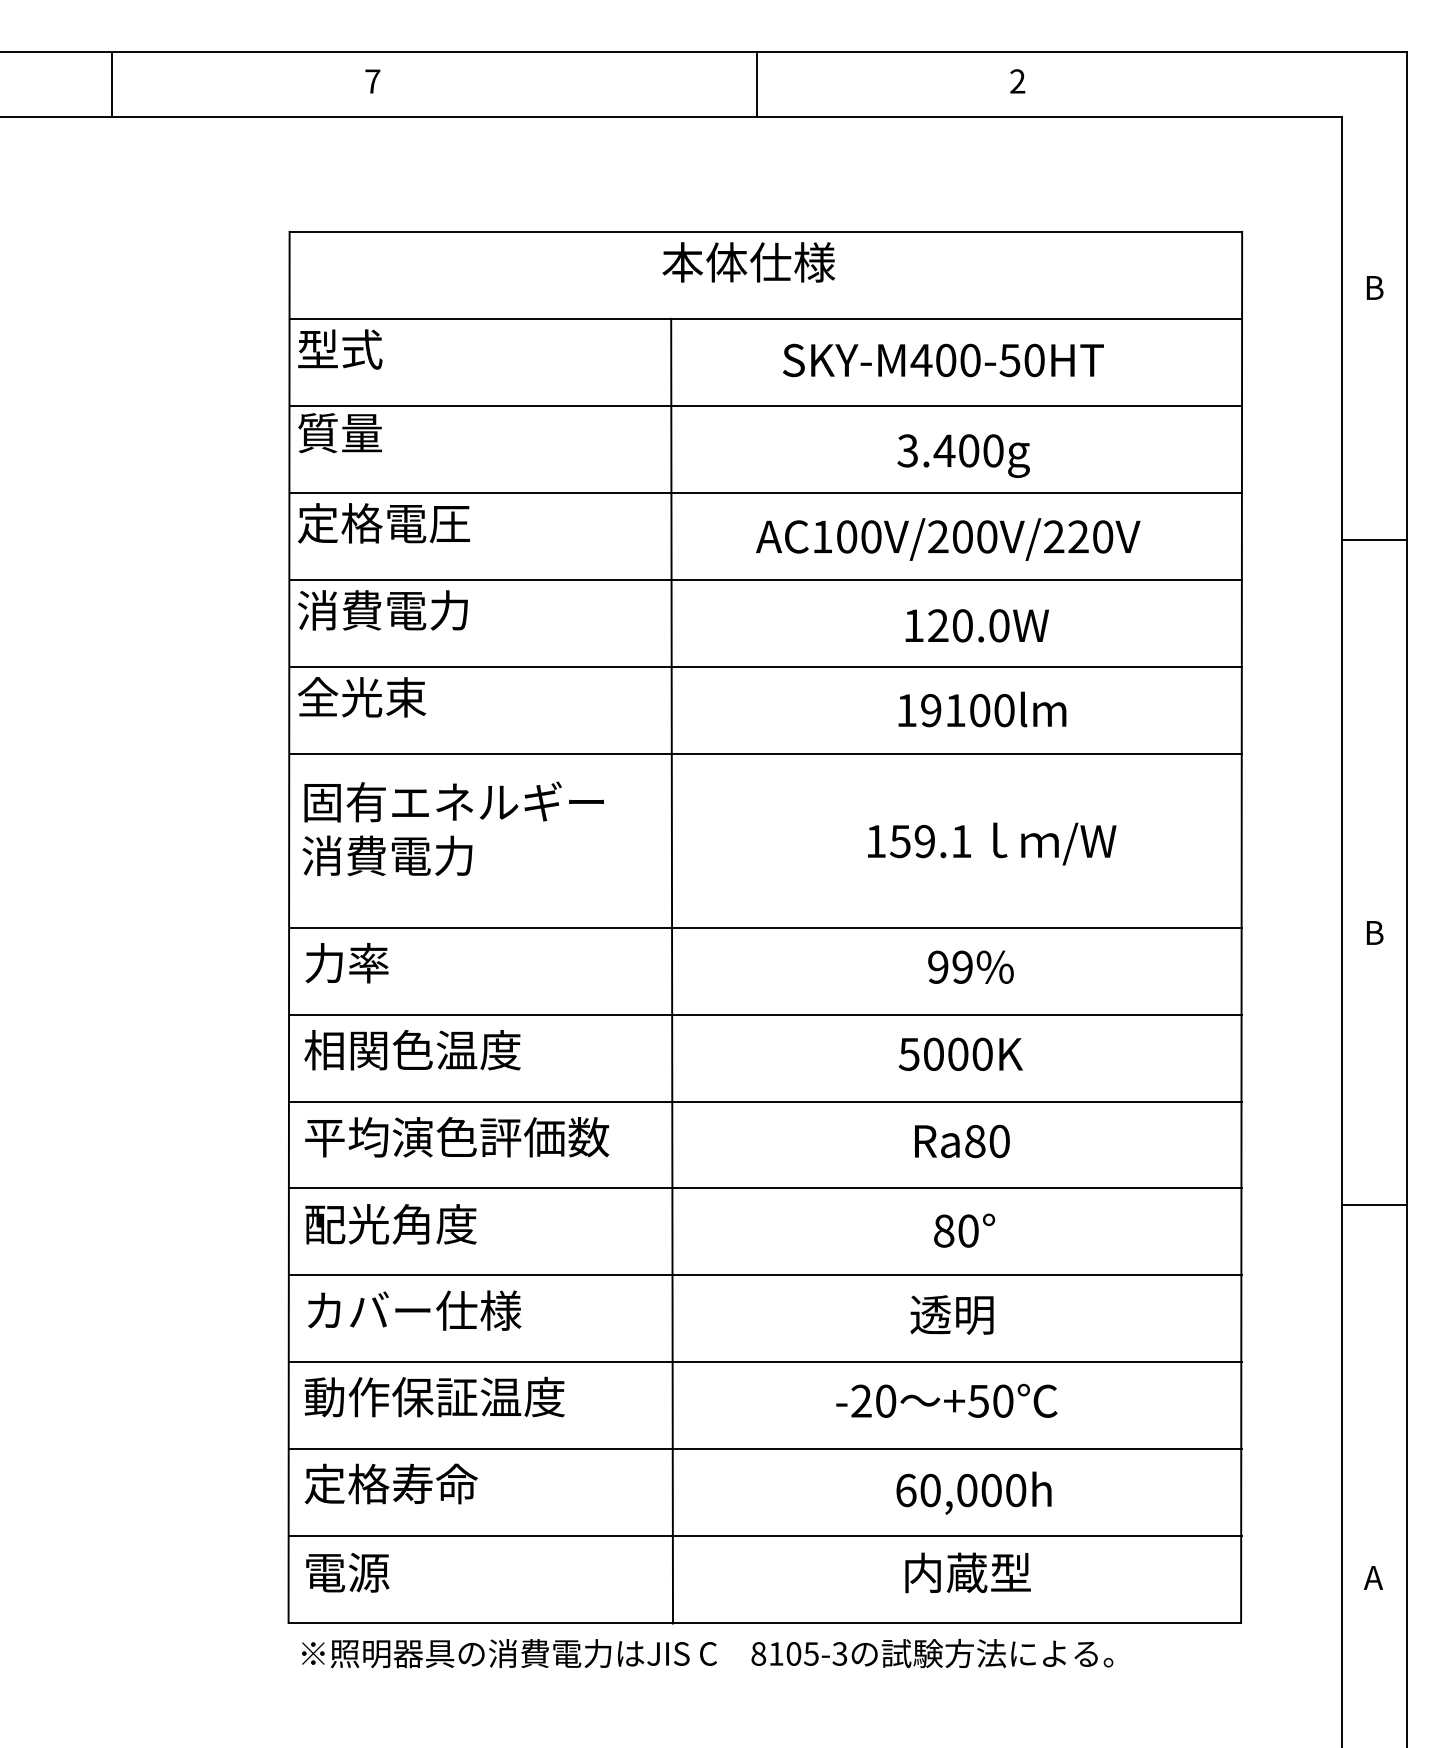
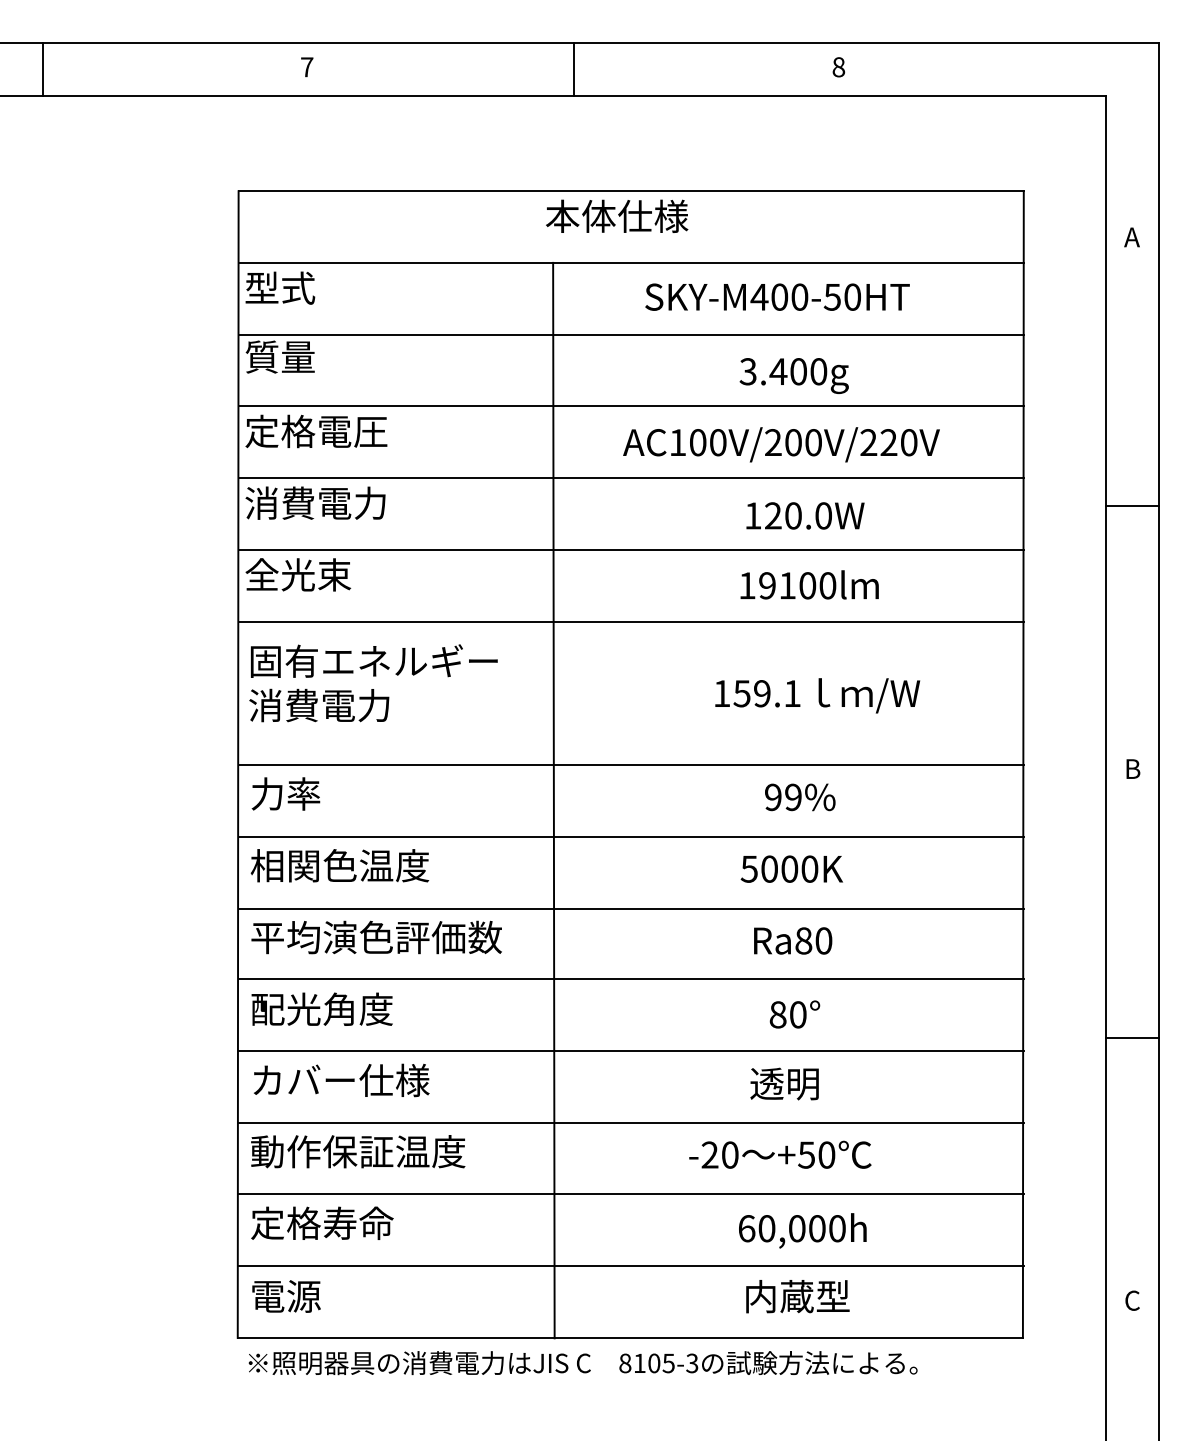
text: (1017, 81) -> (838, 67), 2 -> 8
line: (112, 84) -> (43, 69), moved
line: (757, 84) -> (574, 69), moved
text: (1373, 287) -> (1132, 237), B -> A
line: (1374, 539) -> (1132, 505), moved
line: (1374, 1204) -> (1132, 1037), moved
text: (1373, 1577) -> (1132, 1300), A -> C

